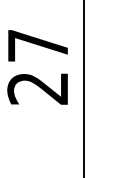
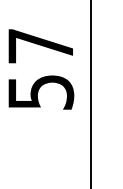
text: (37, 88) -> (40, 92), 27 -> 57

